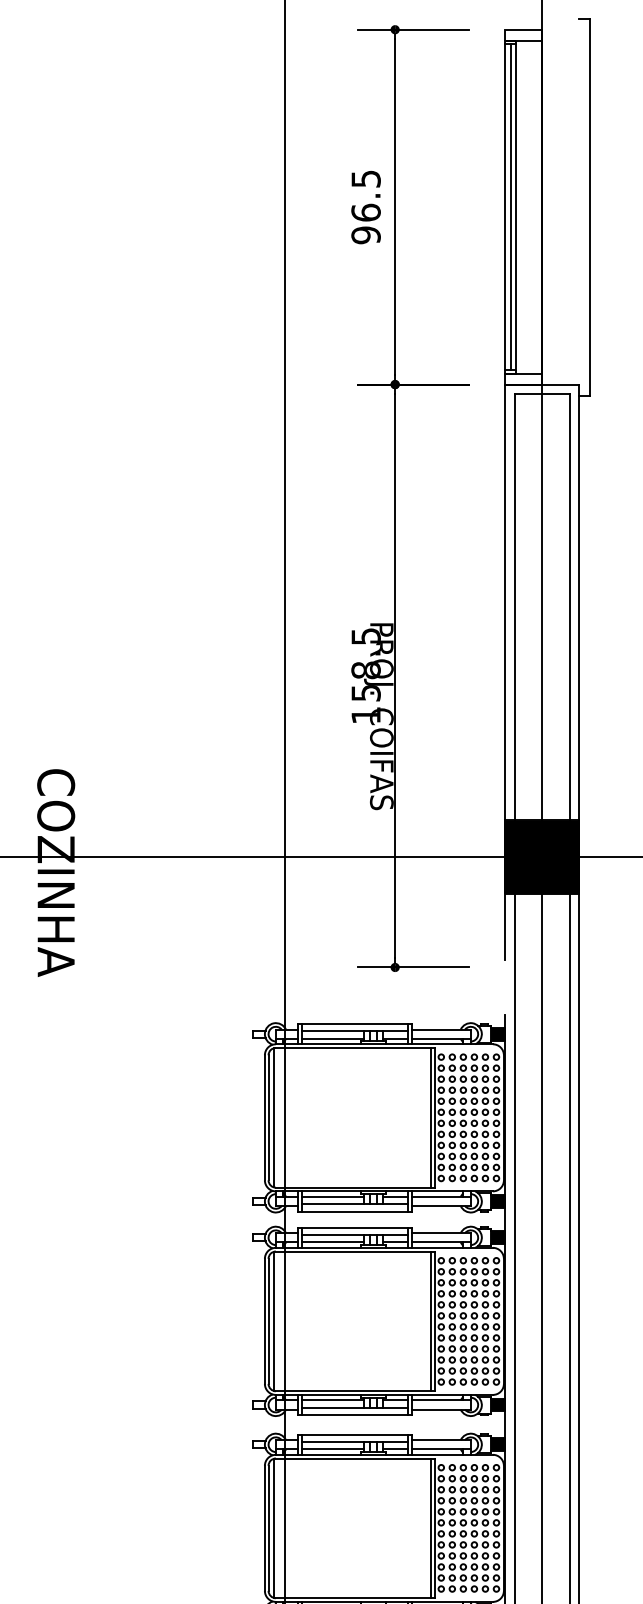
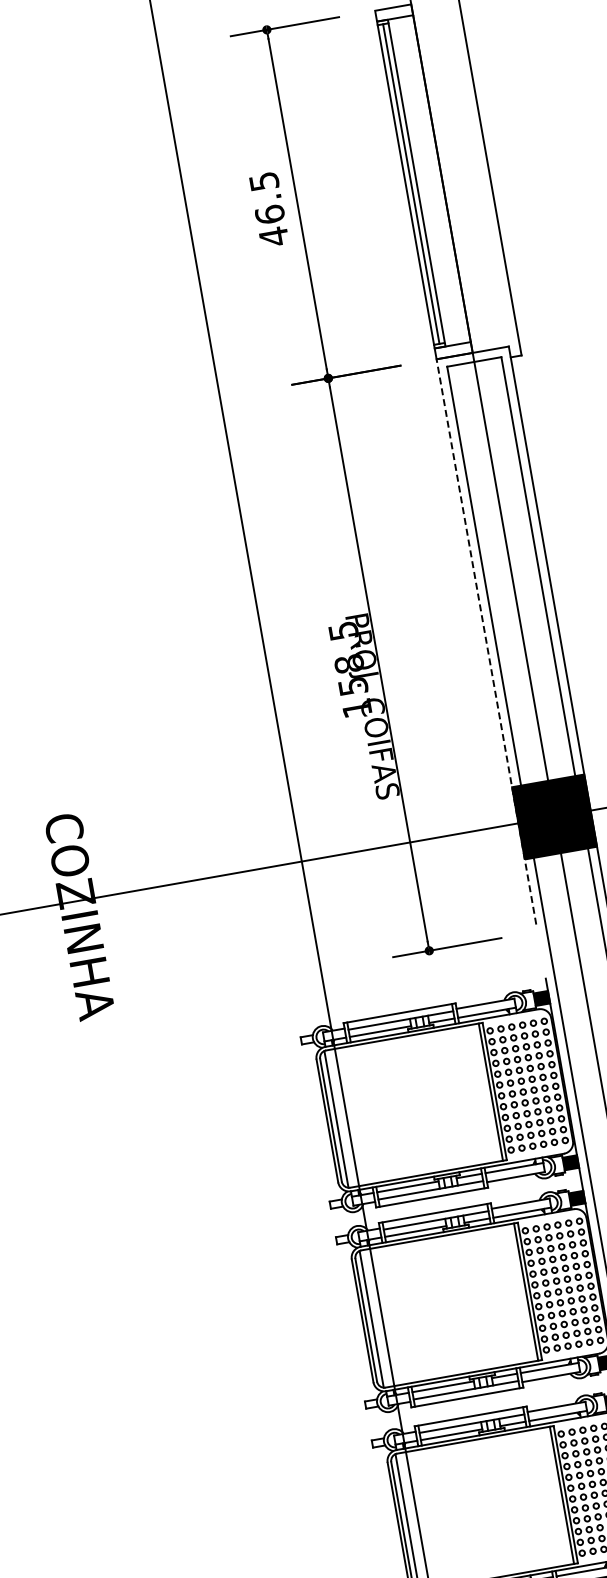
text: (365, 235) -> (273, 237), 96.5 -> 46.5
line: (505, 672) -> (486, 642), solid -> dashed

